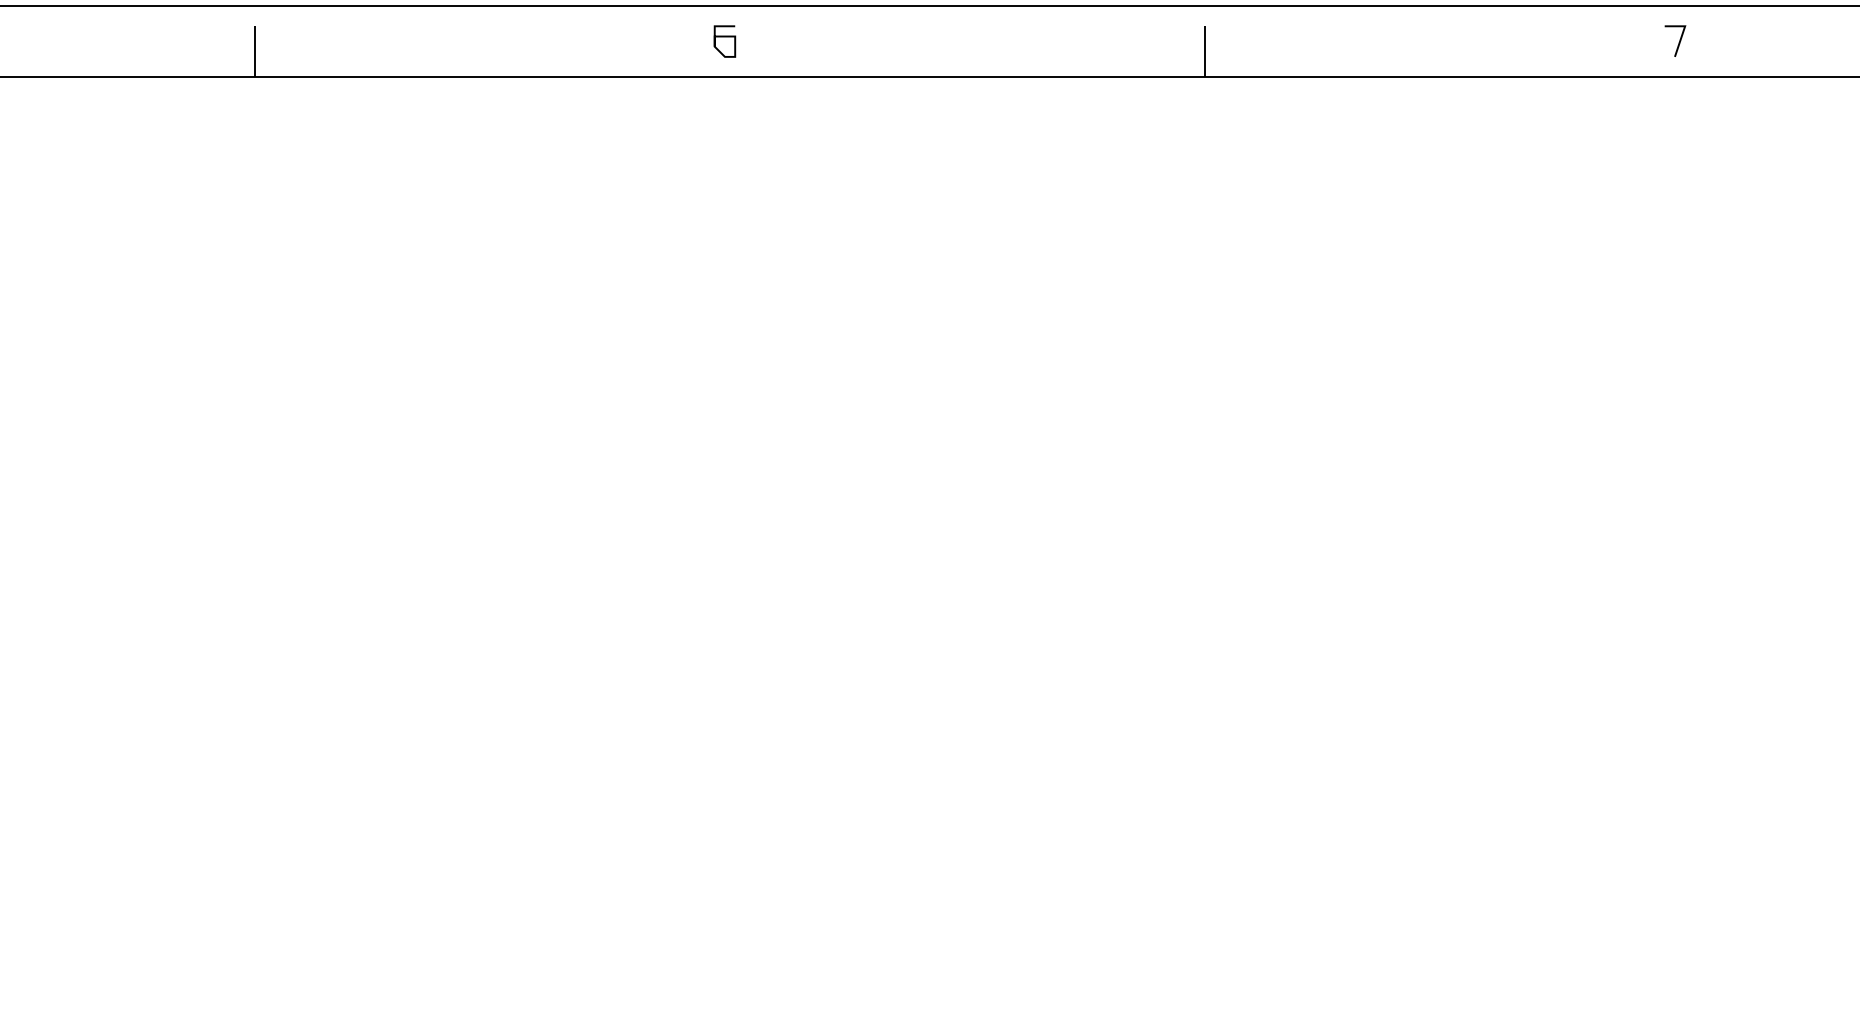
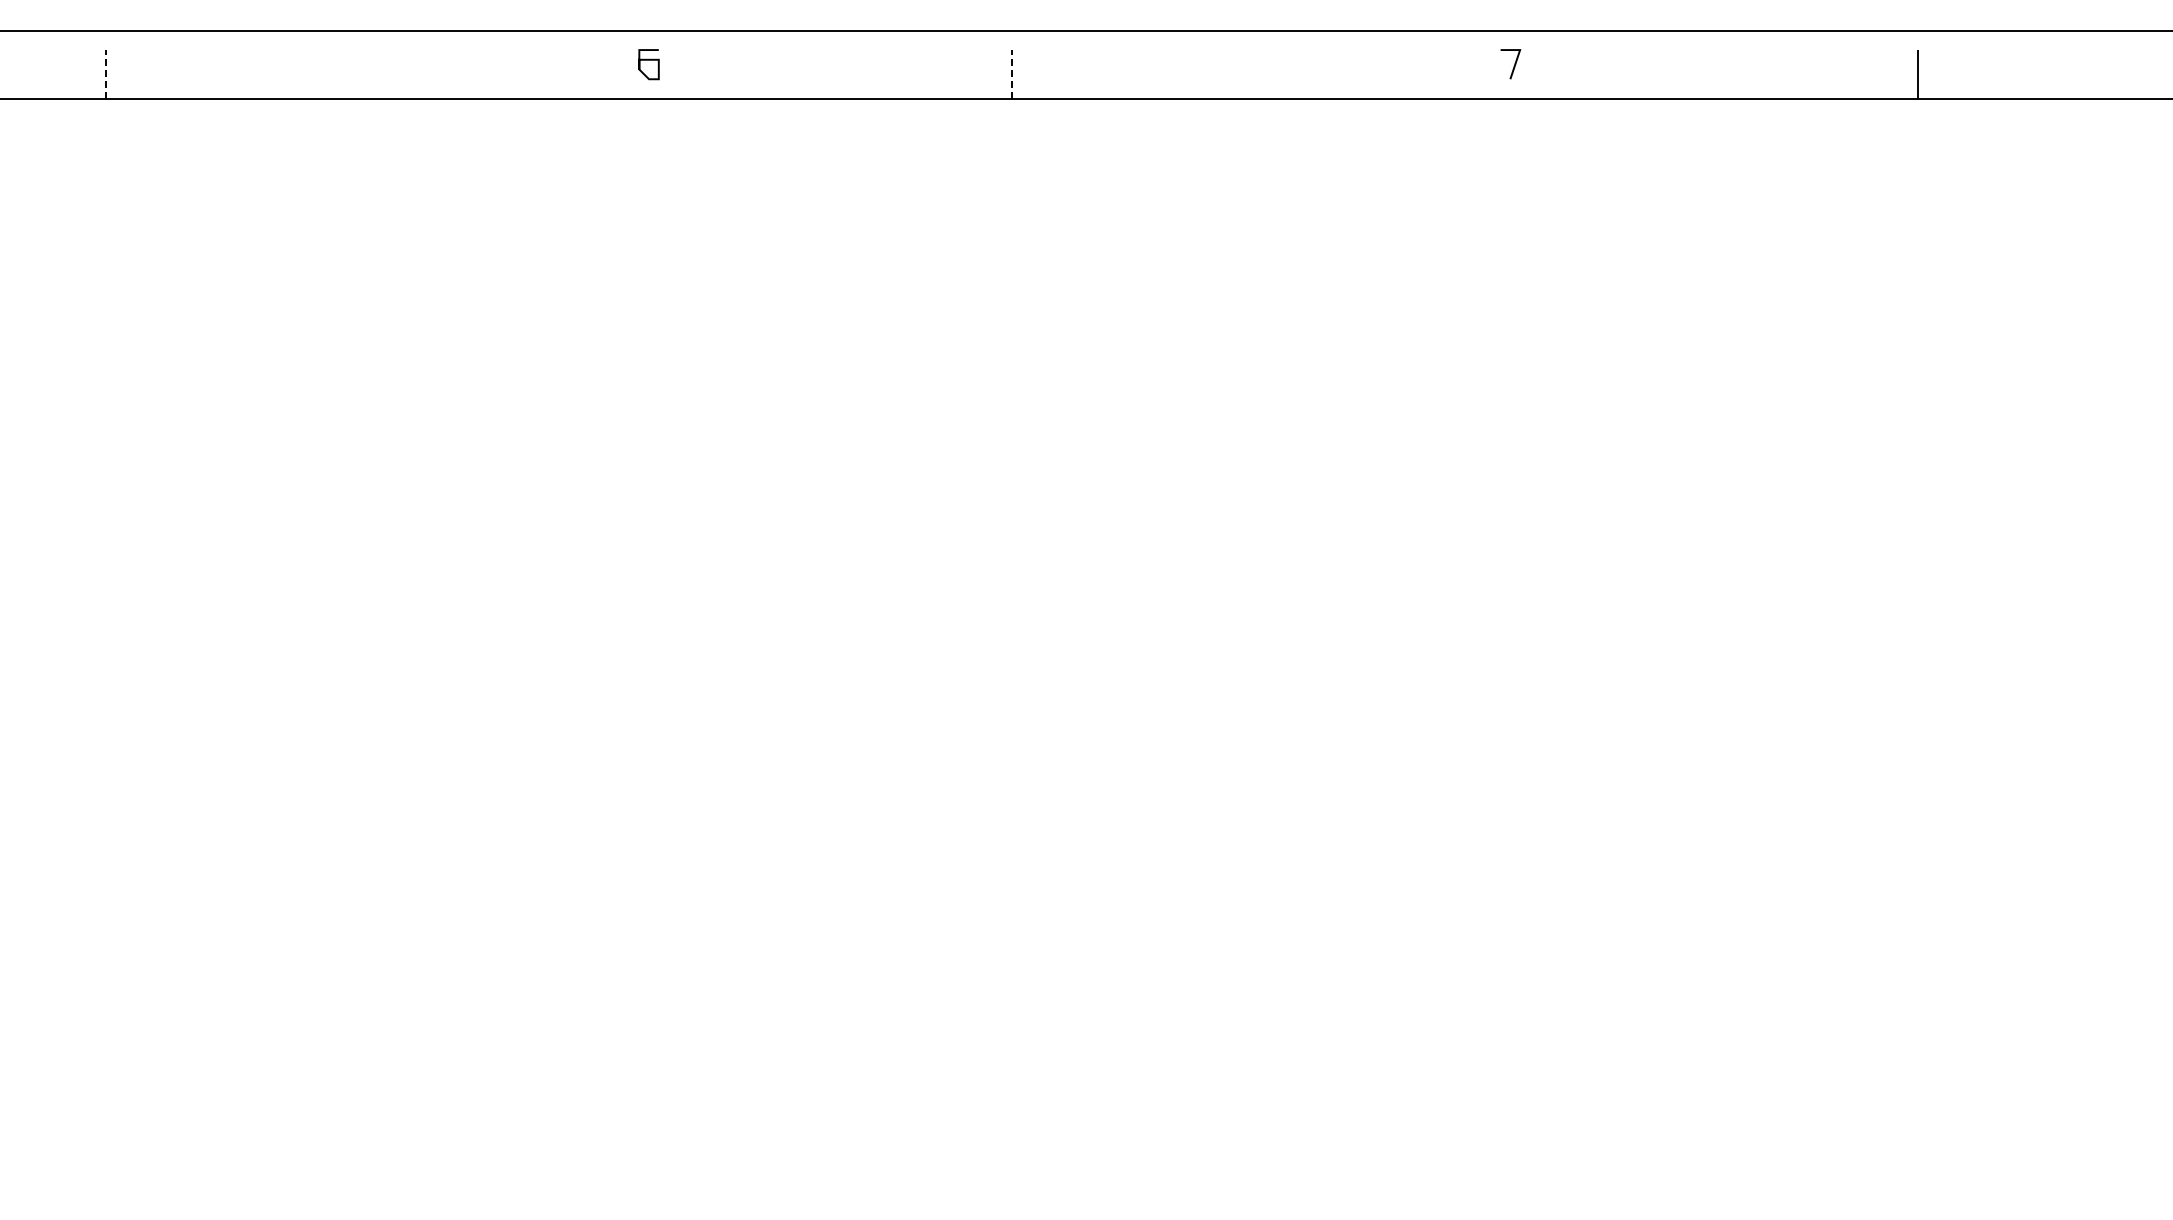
curve: (724, 37) -> (648, 60), moved
line: (1678, 43) -> (1513, 66), moved
line: (254, 50) -> (105, 73), solid -> dashed
line: (1205, 50) -> (1012, 73), solid -> dashed

